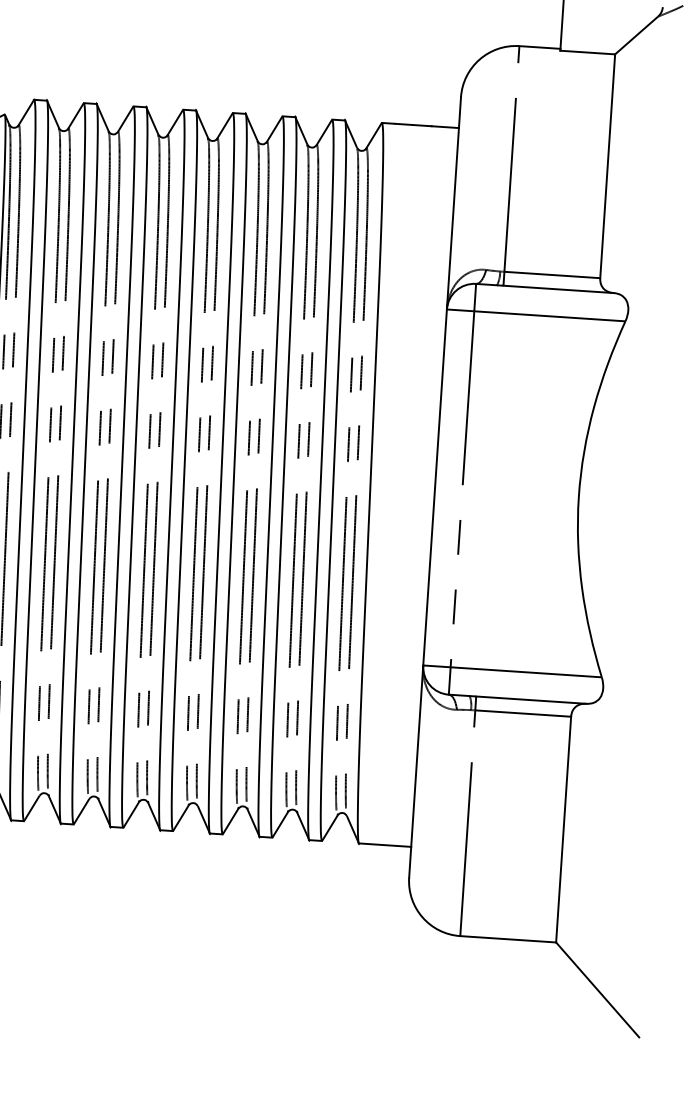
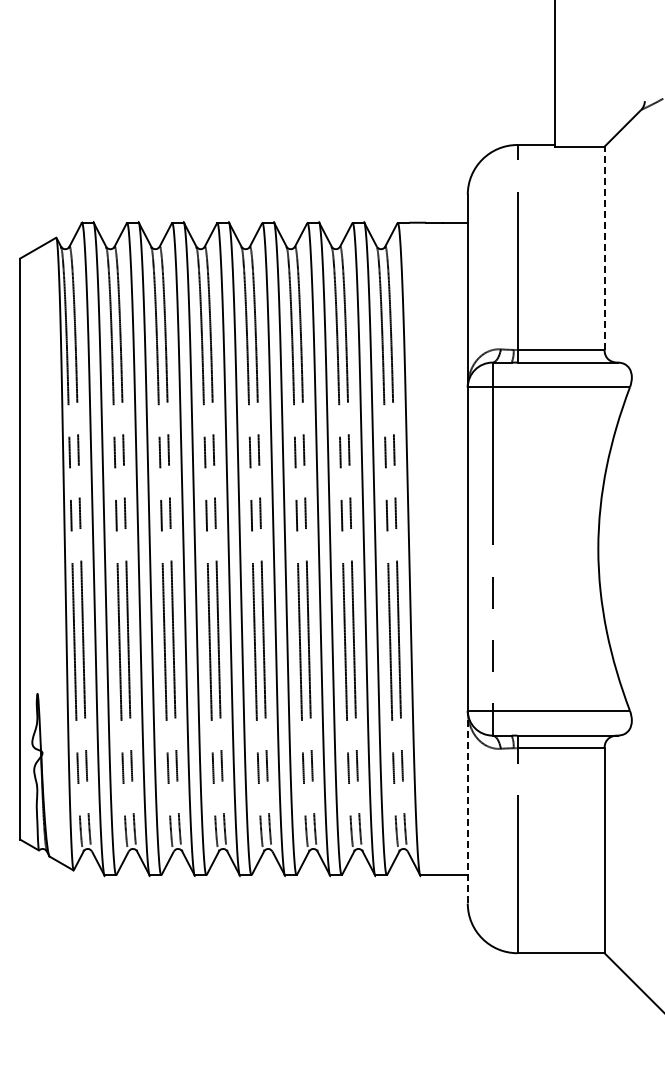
line: (607, 166) -> (604, 248), solid -> dashed
line: (415, 770) -> (467, 806), solid -> dashed

